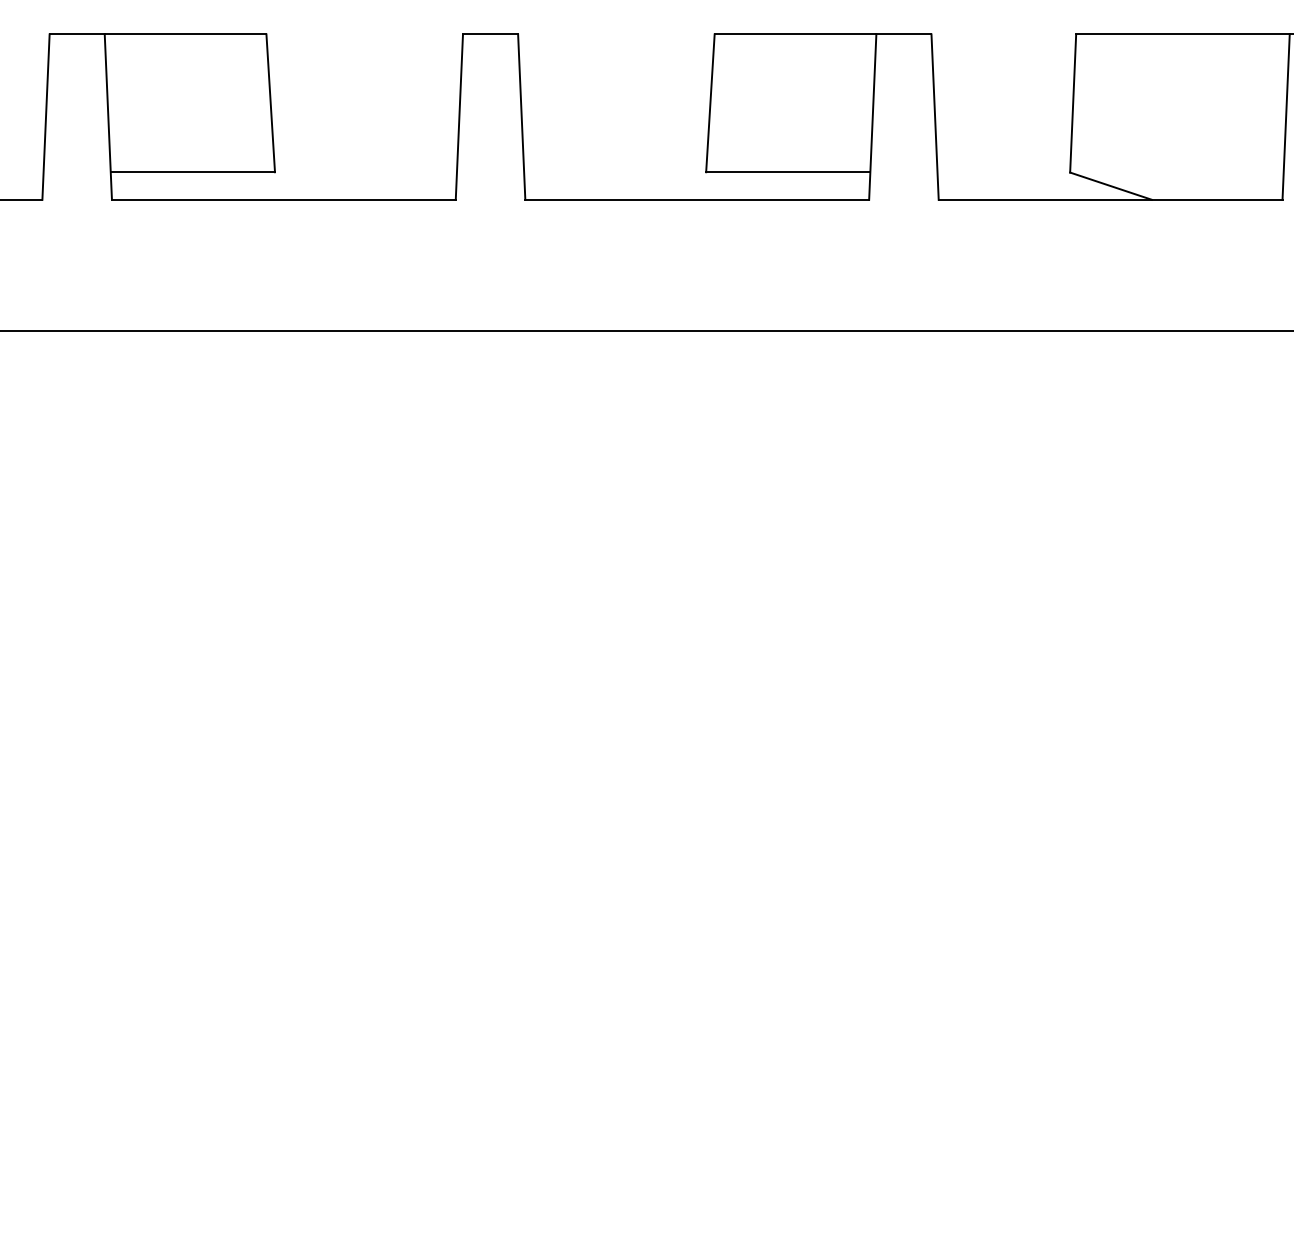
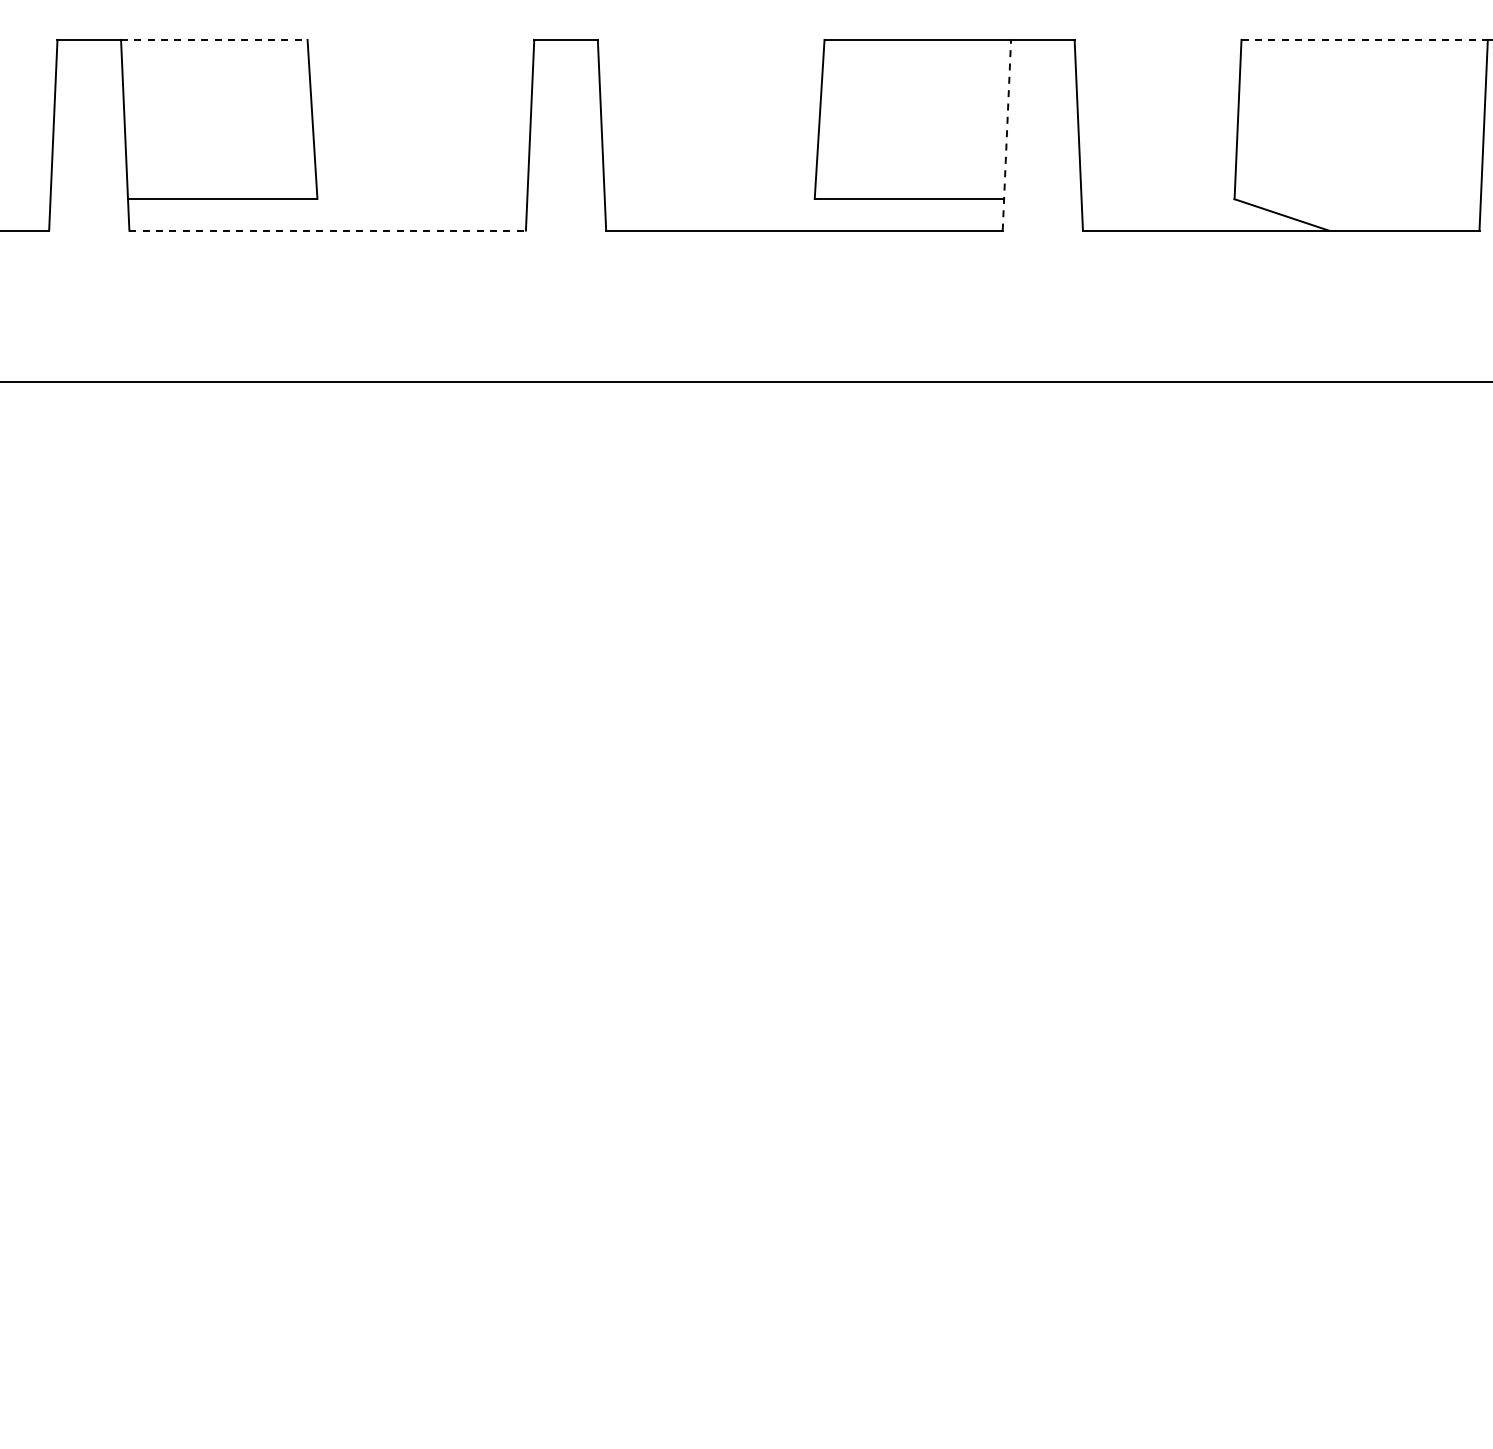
line: (185, 34) -> (214, 39), solid -> dashed
line: (1183, 34) -> (1365, 39), solid -> dashed
line: (872, 116) -> (1006, 134), solid -> dashed
line: (284, 199) -> (328, 230), solid -> dashed

